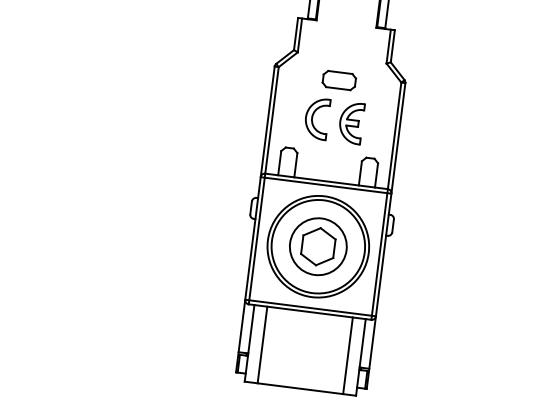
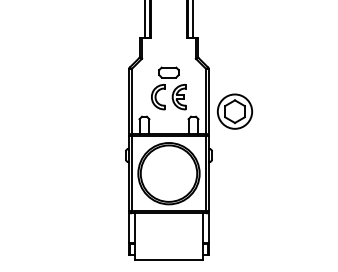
part: (317, 246) -> (234, 111), moved
line: (261, 344) -> (142, 236), removed
line: (348, 355) -> (195, 236), removed

